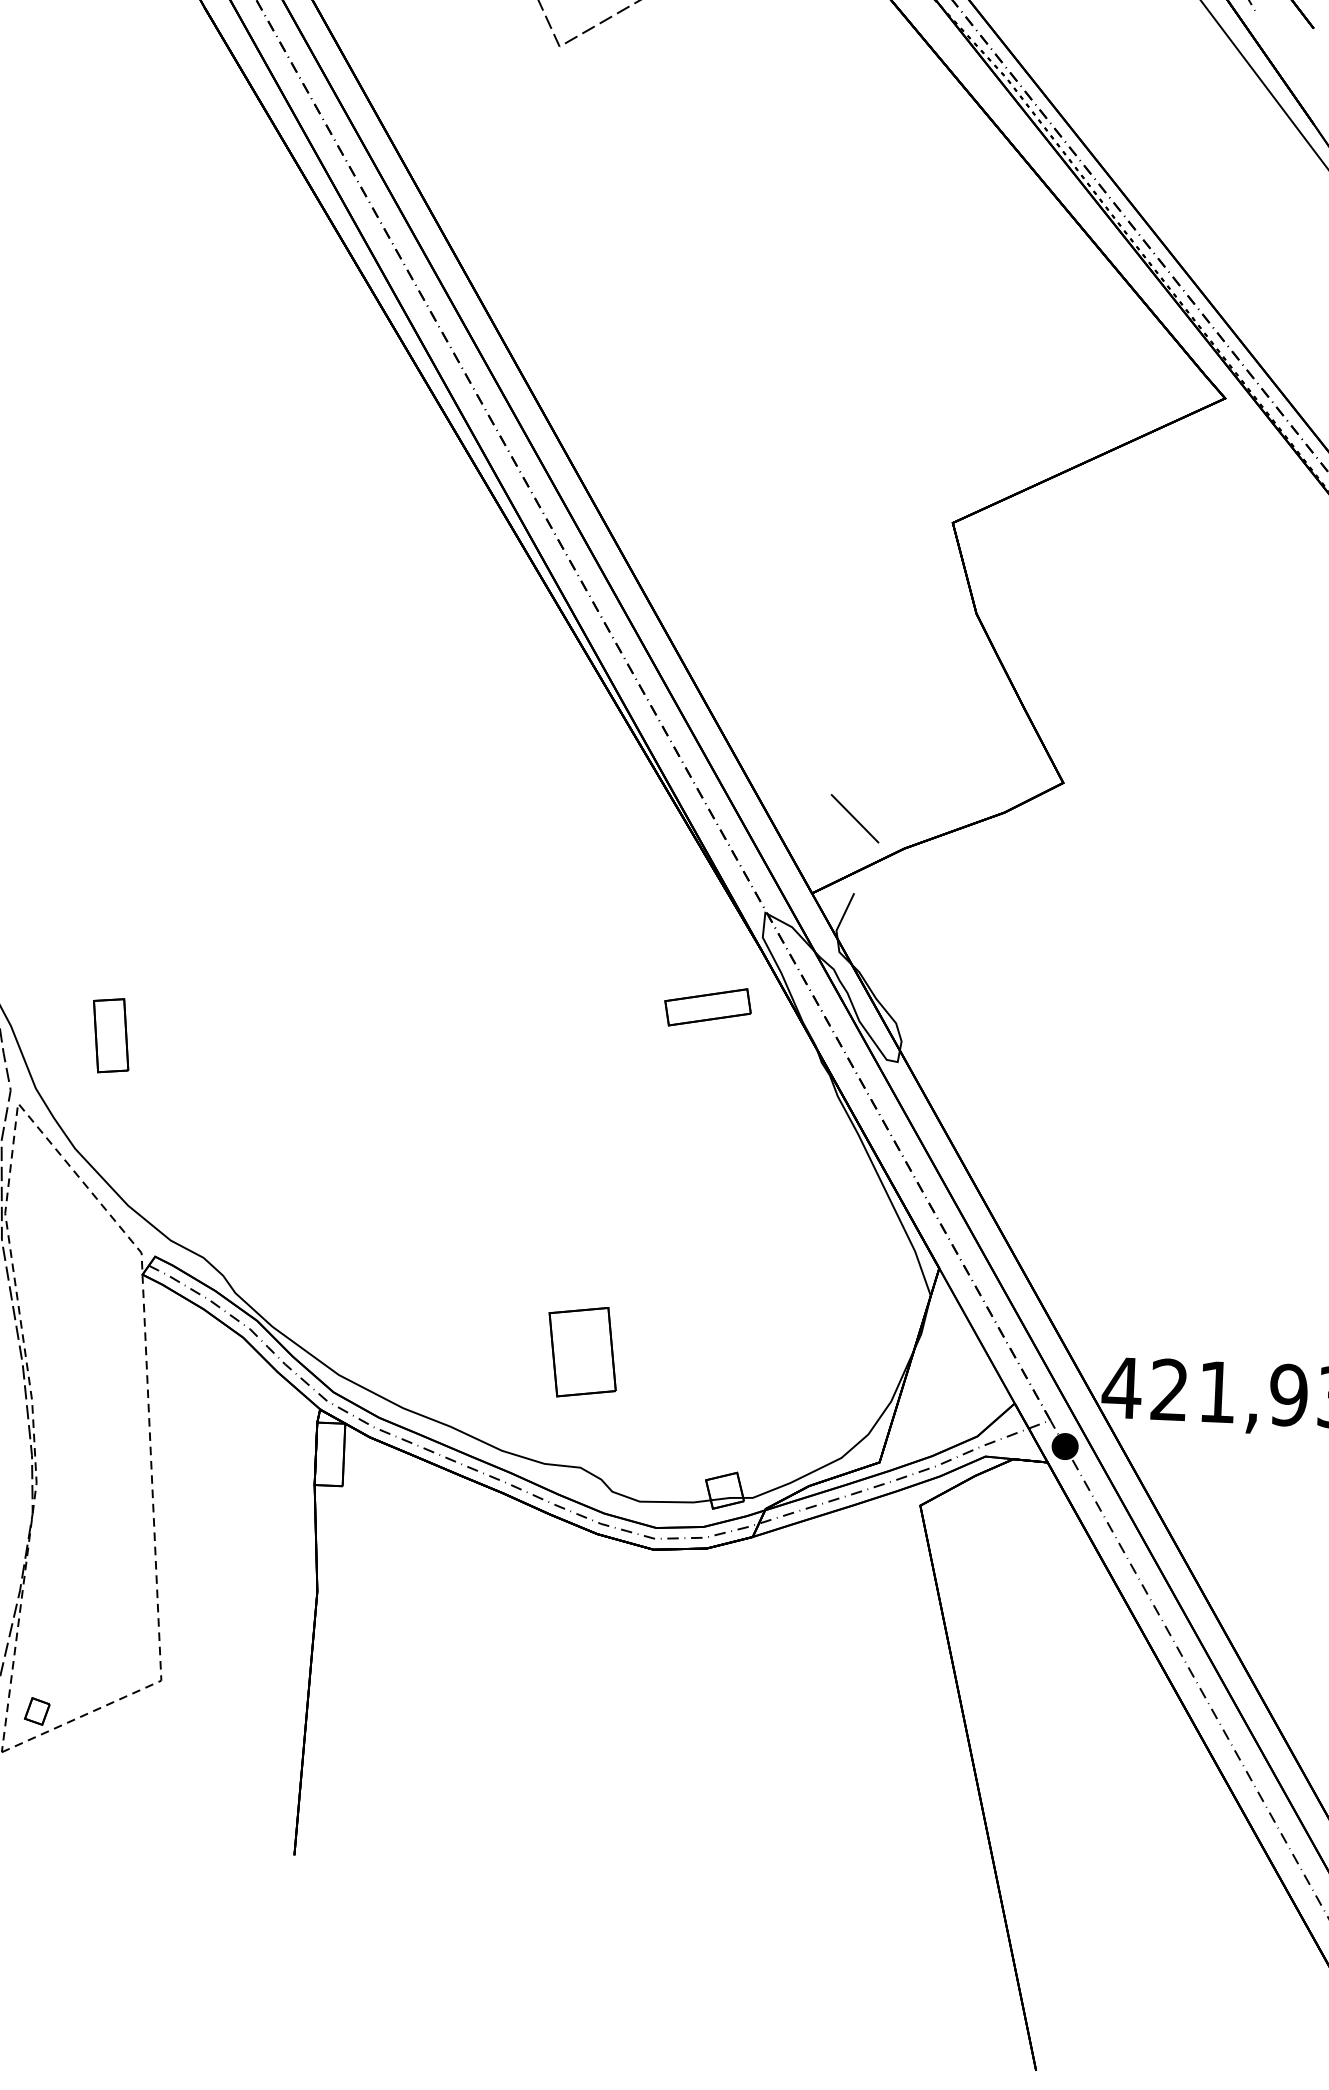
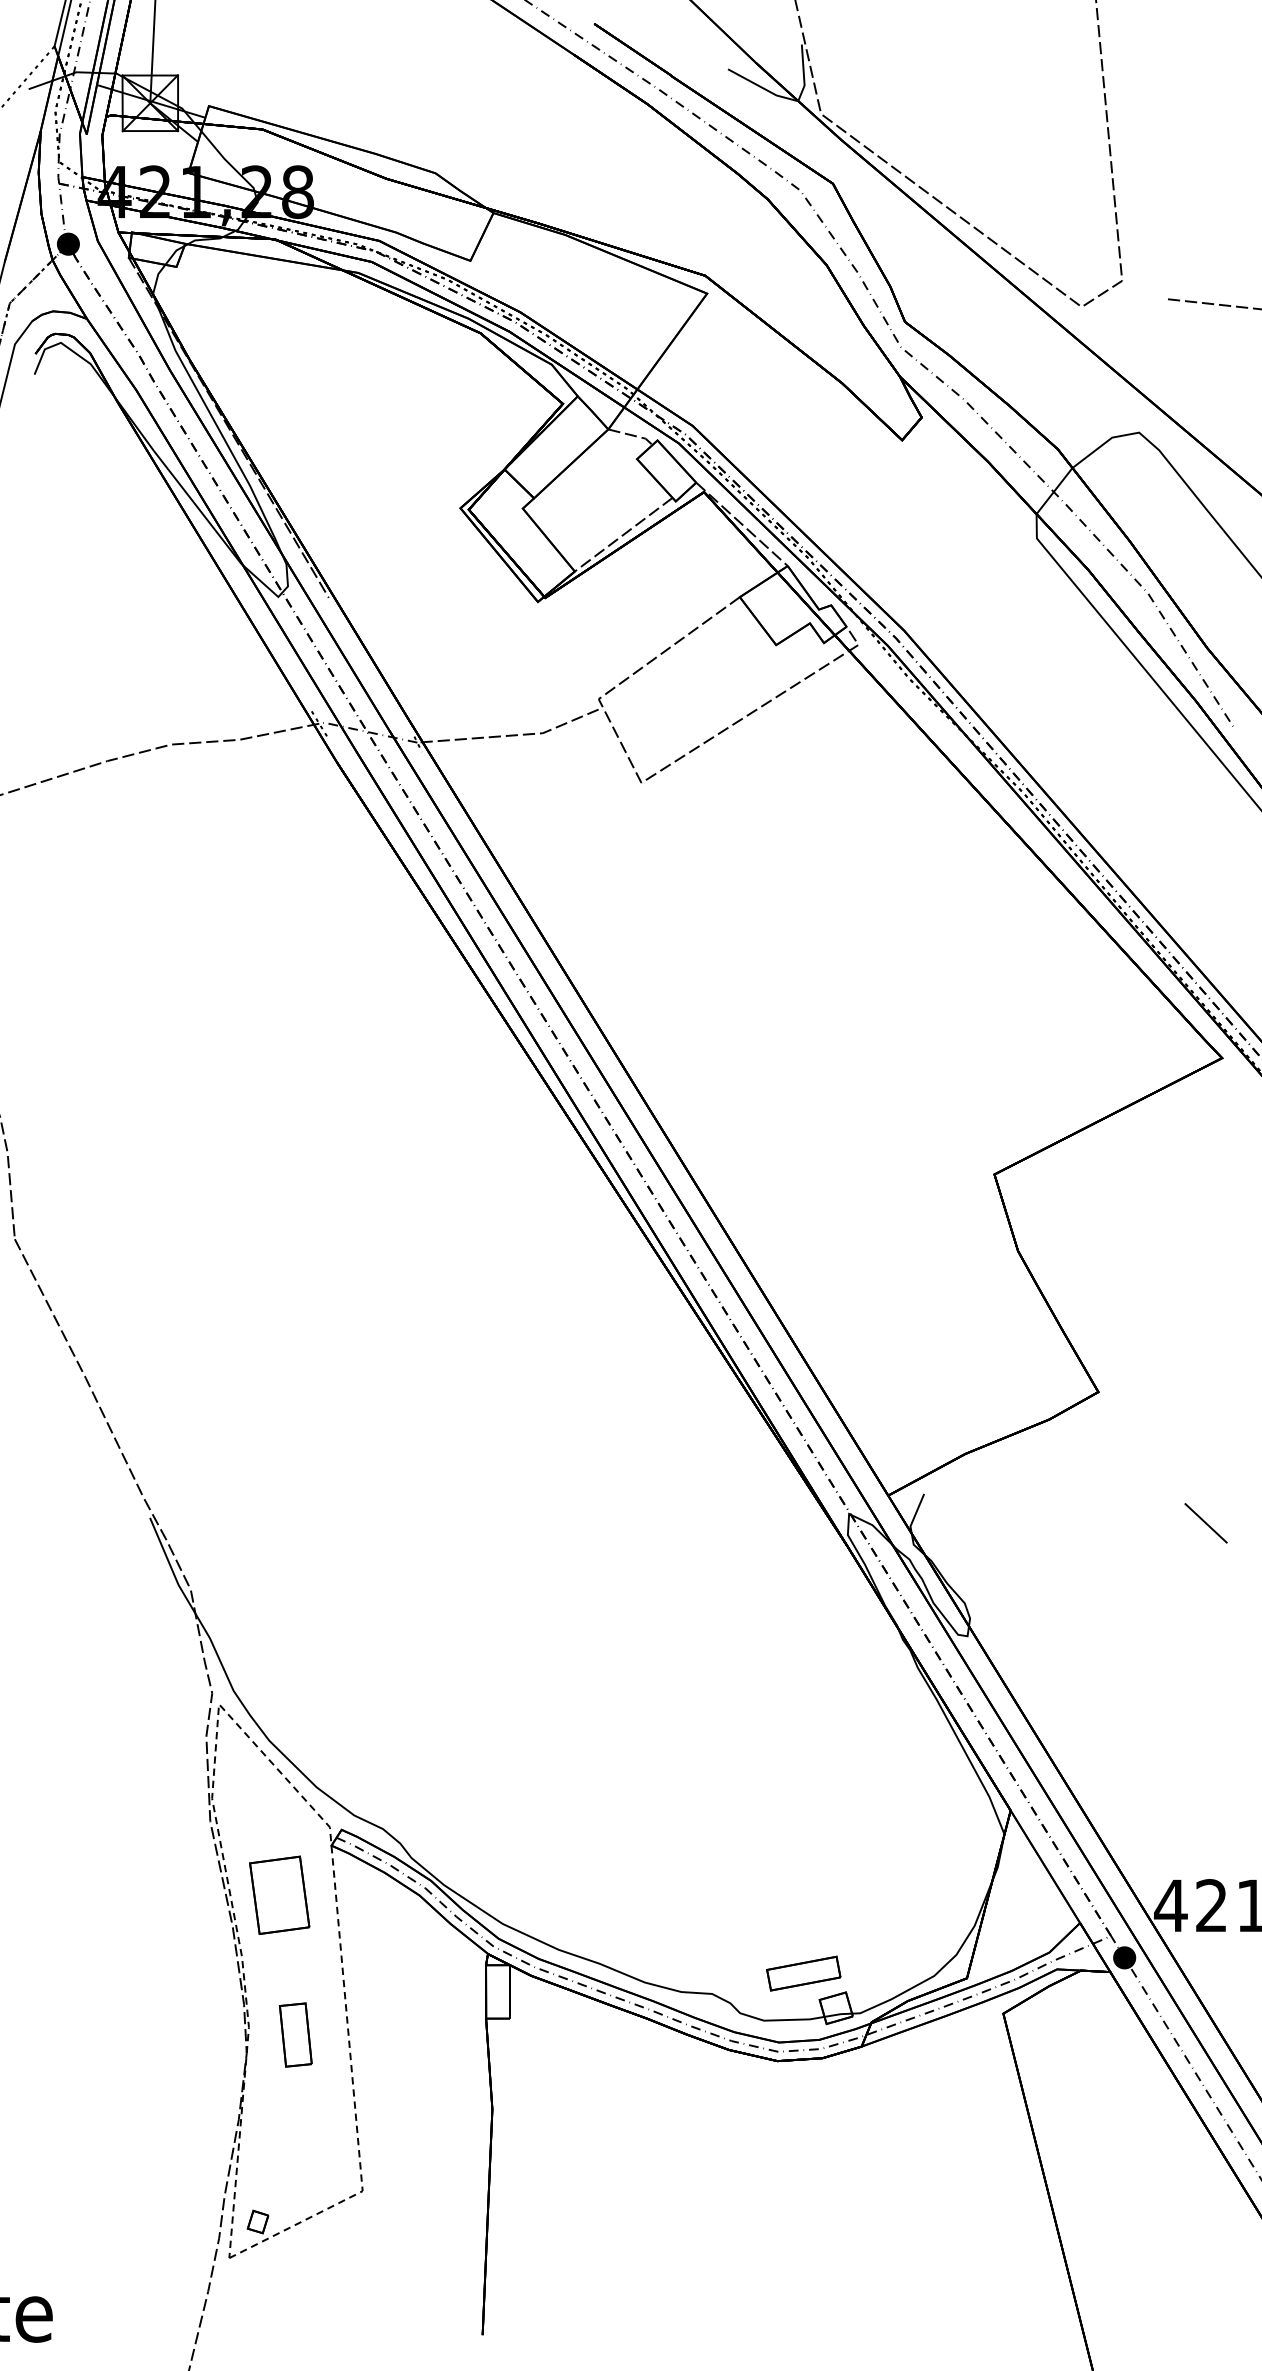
line: (854, 818) -> (1205, 1523), moved
part: (707, 1007) -> (803, 1973), moved
part: (110, 1035) -> (295, 2034), moved
part: (582, 1351) -> (279, 1894), moved

